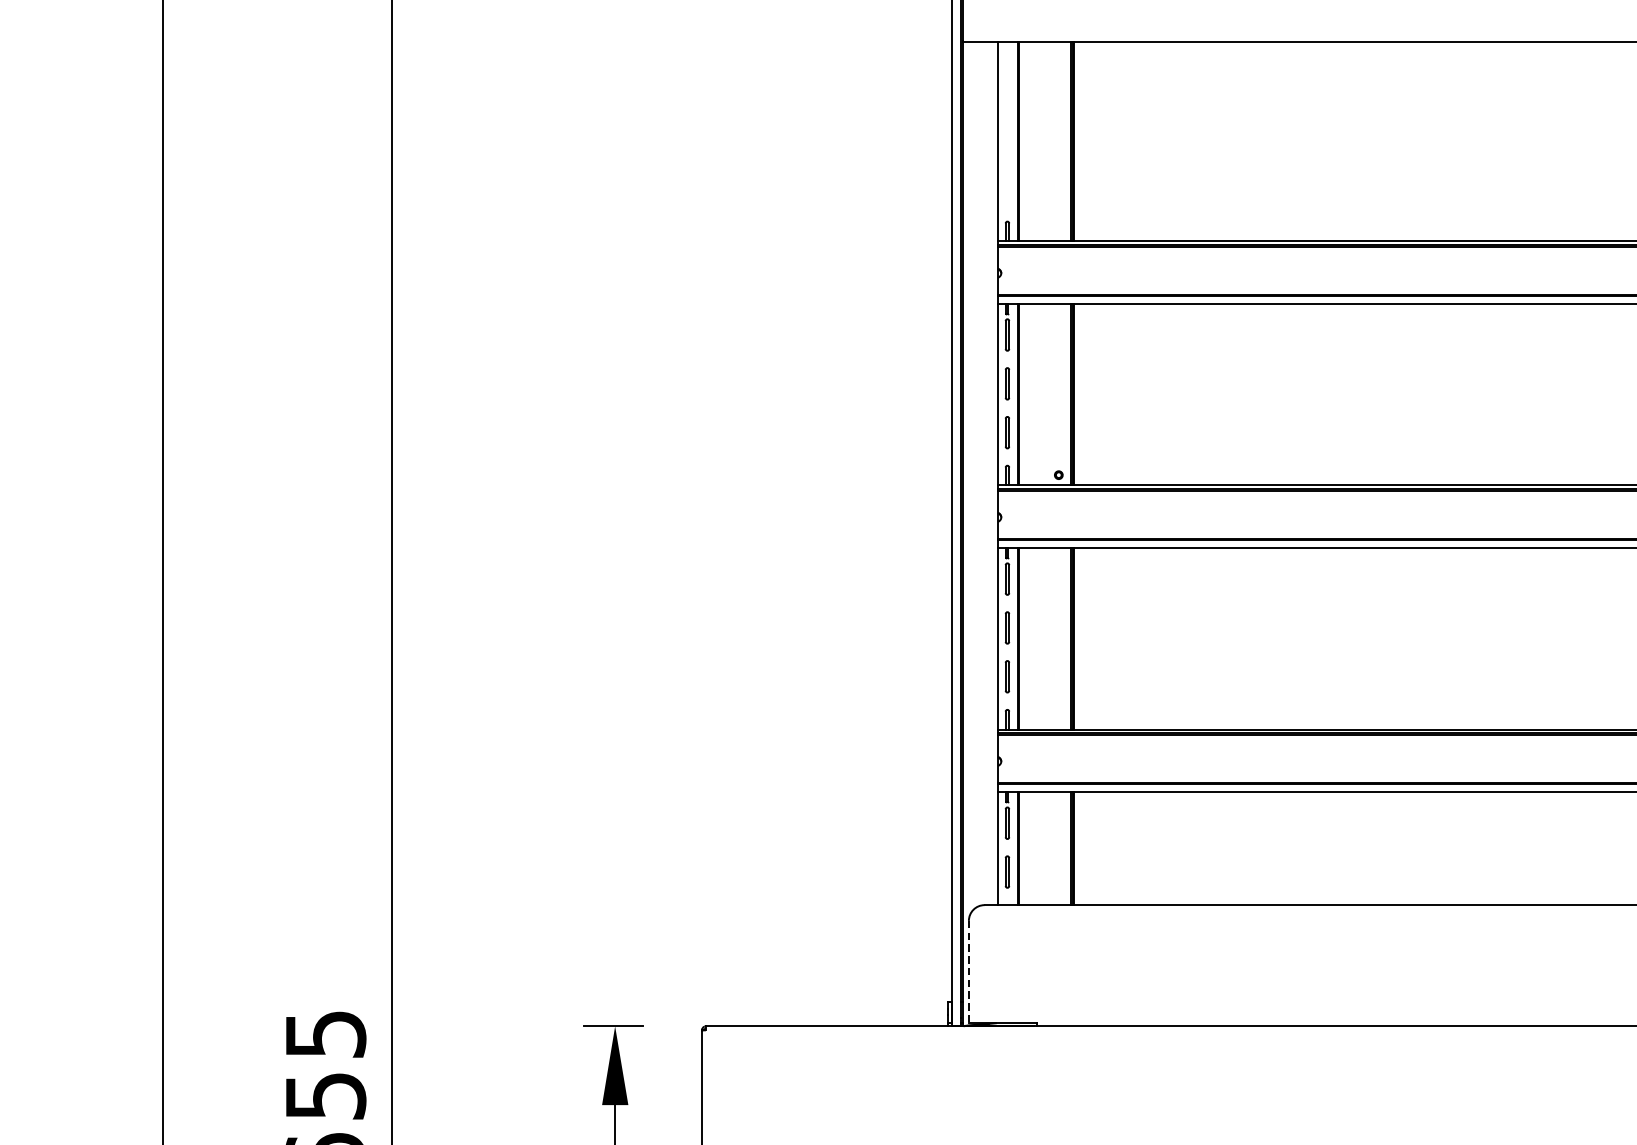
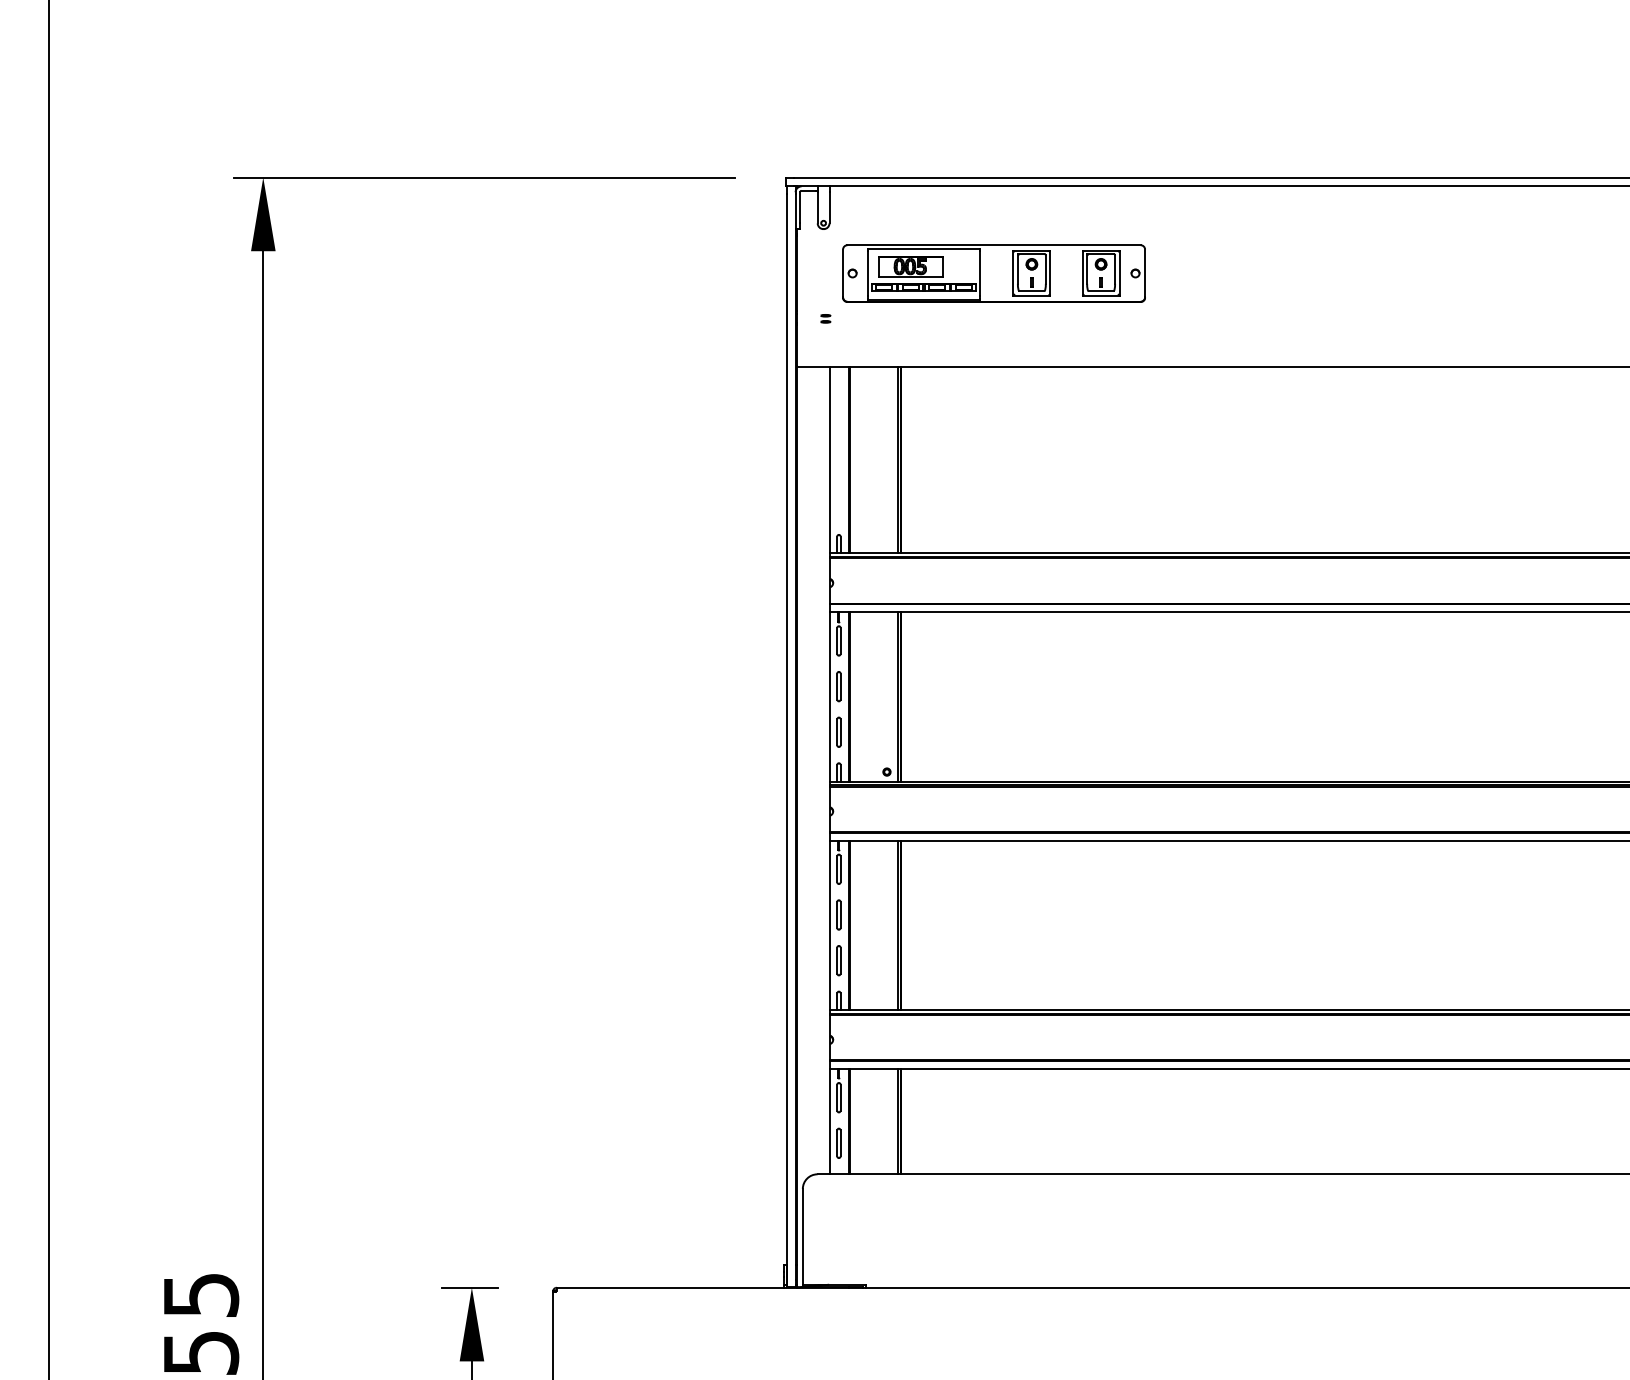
line: (968, 971) -> (802, 1236), dashed -> solid

